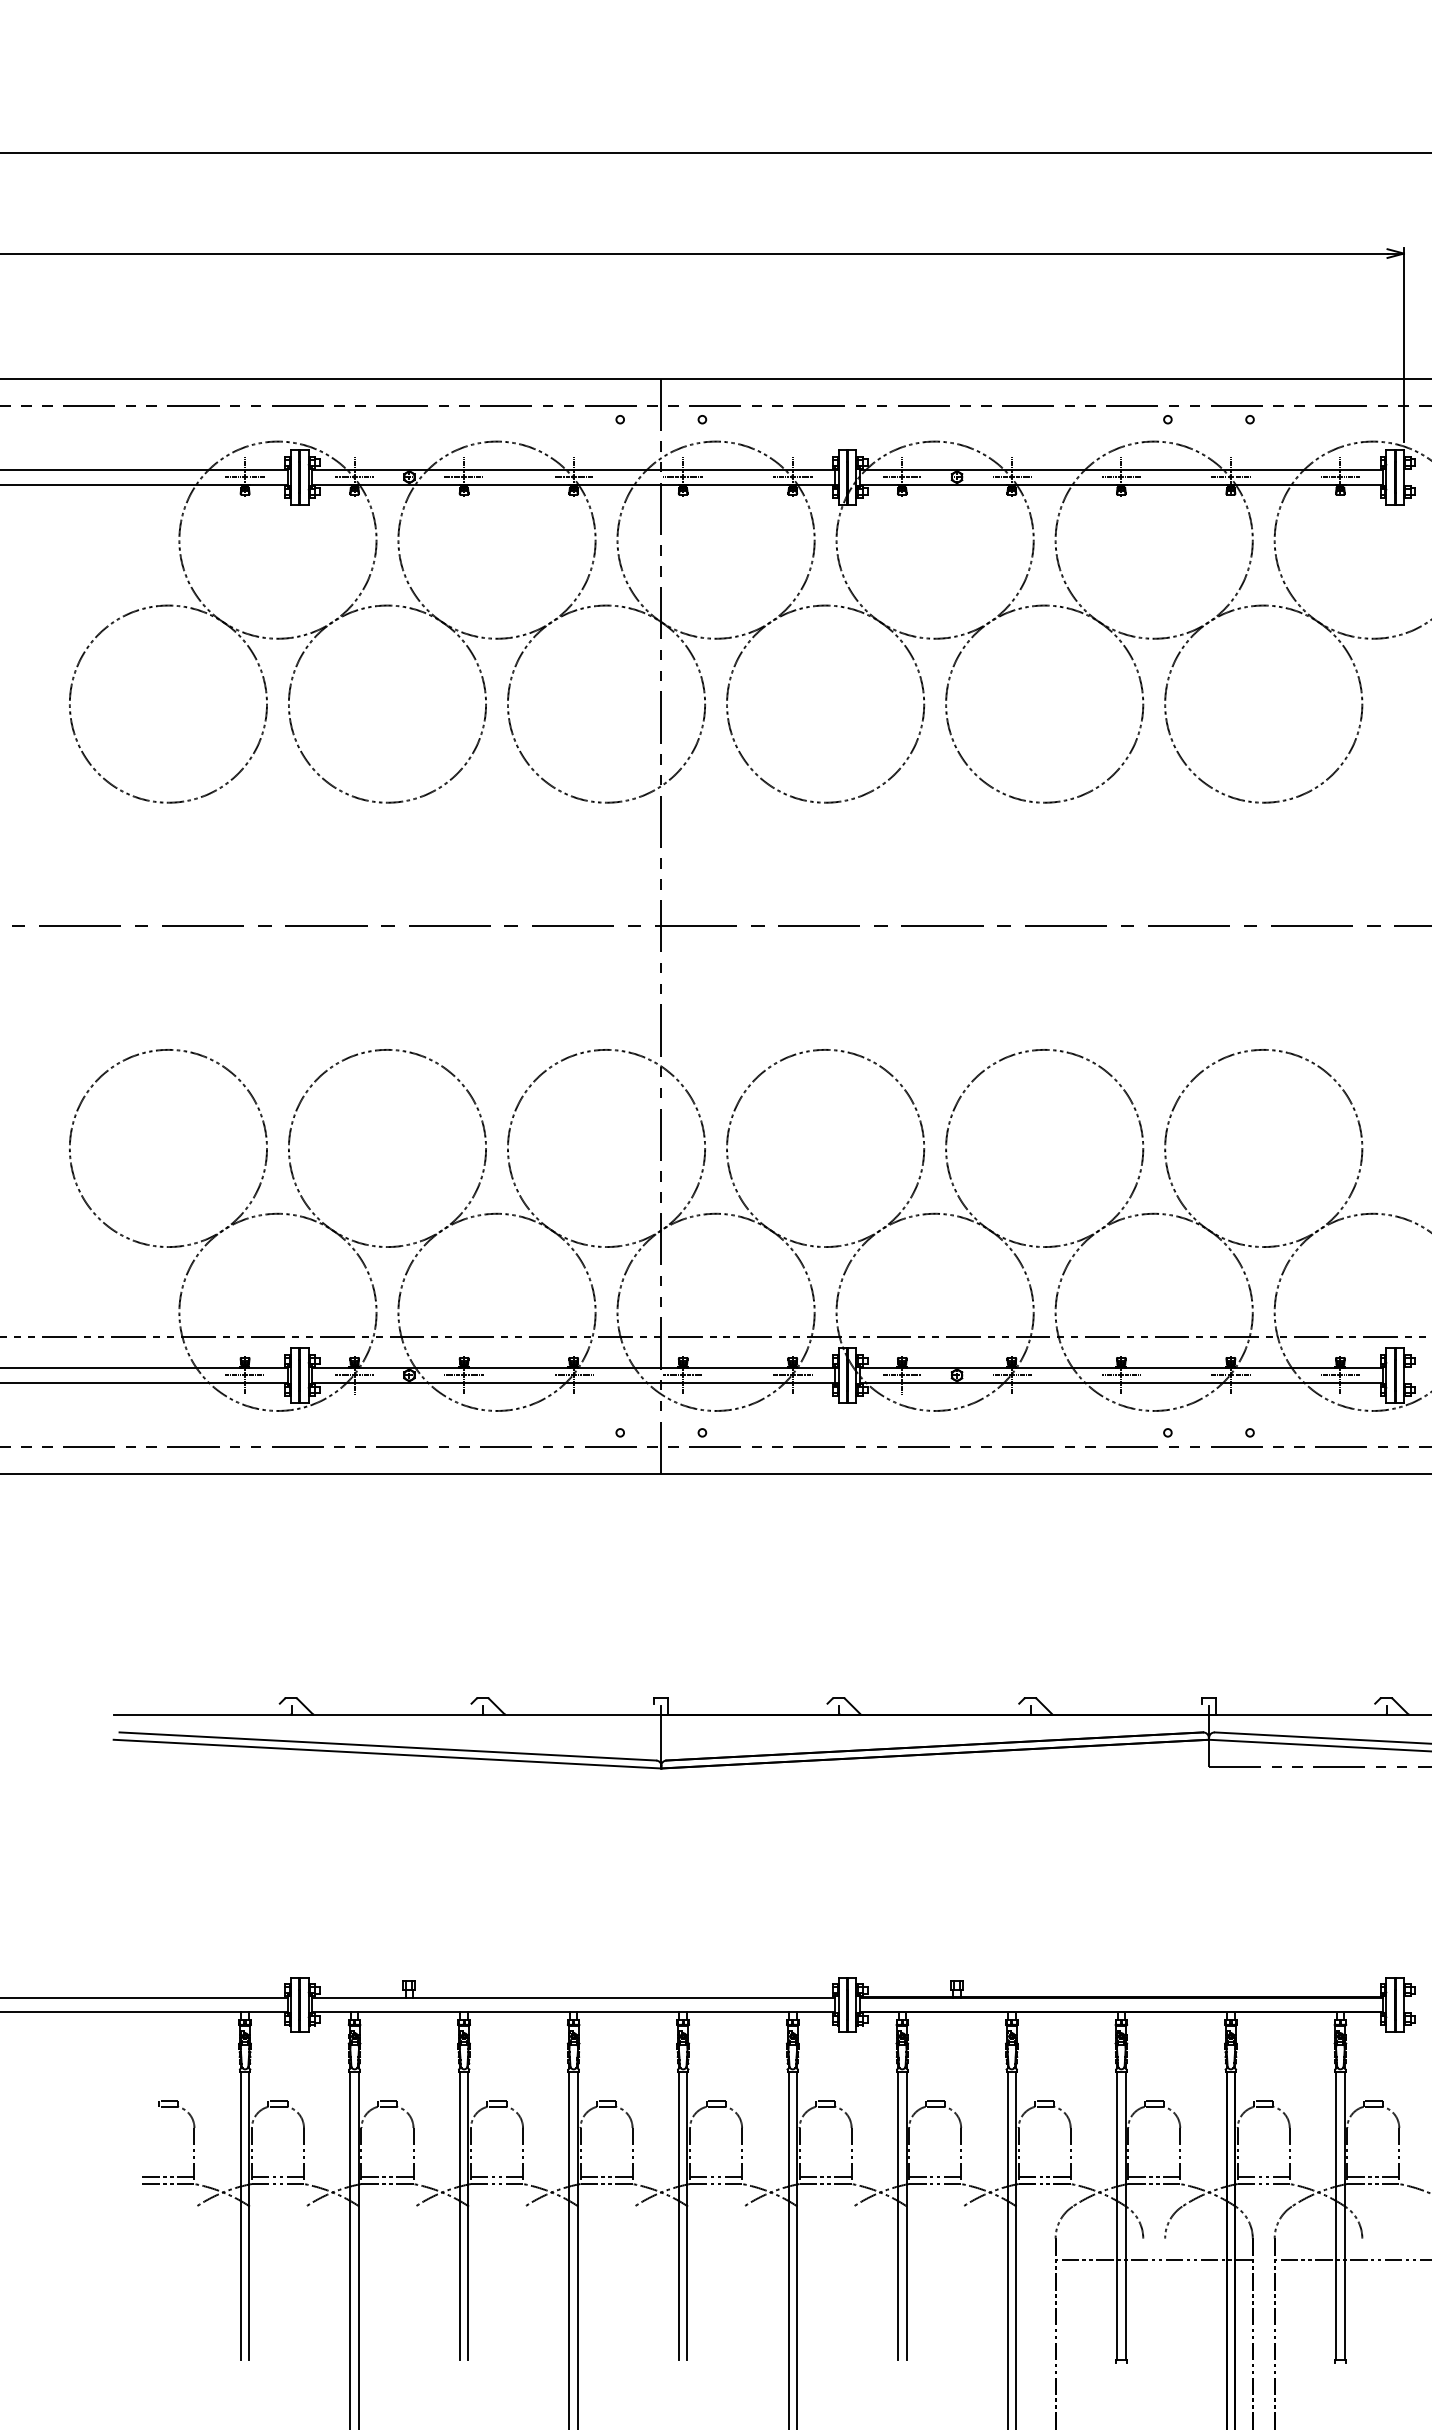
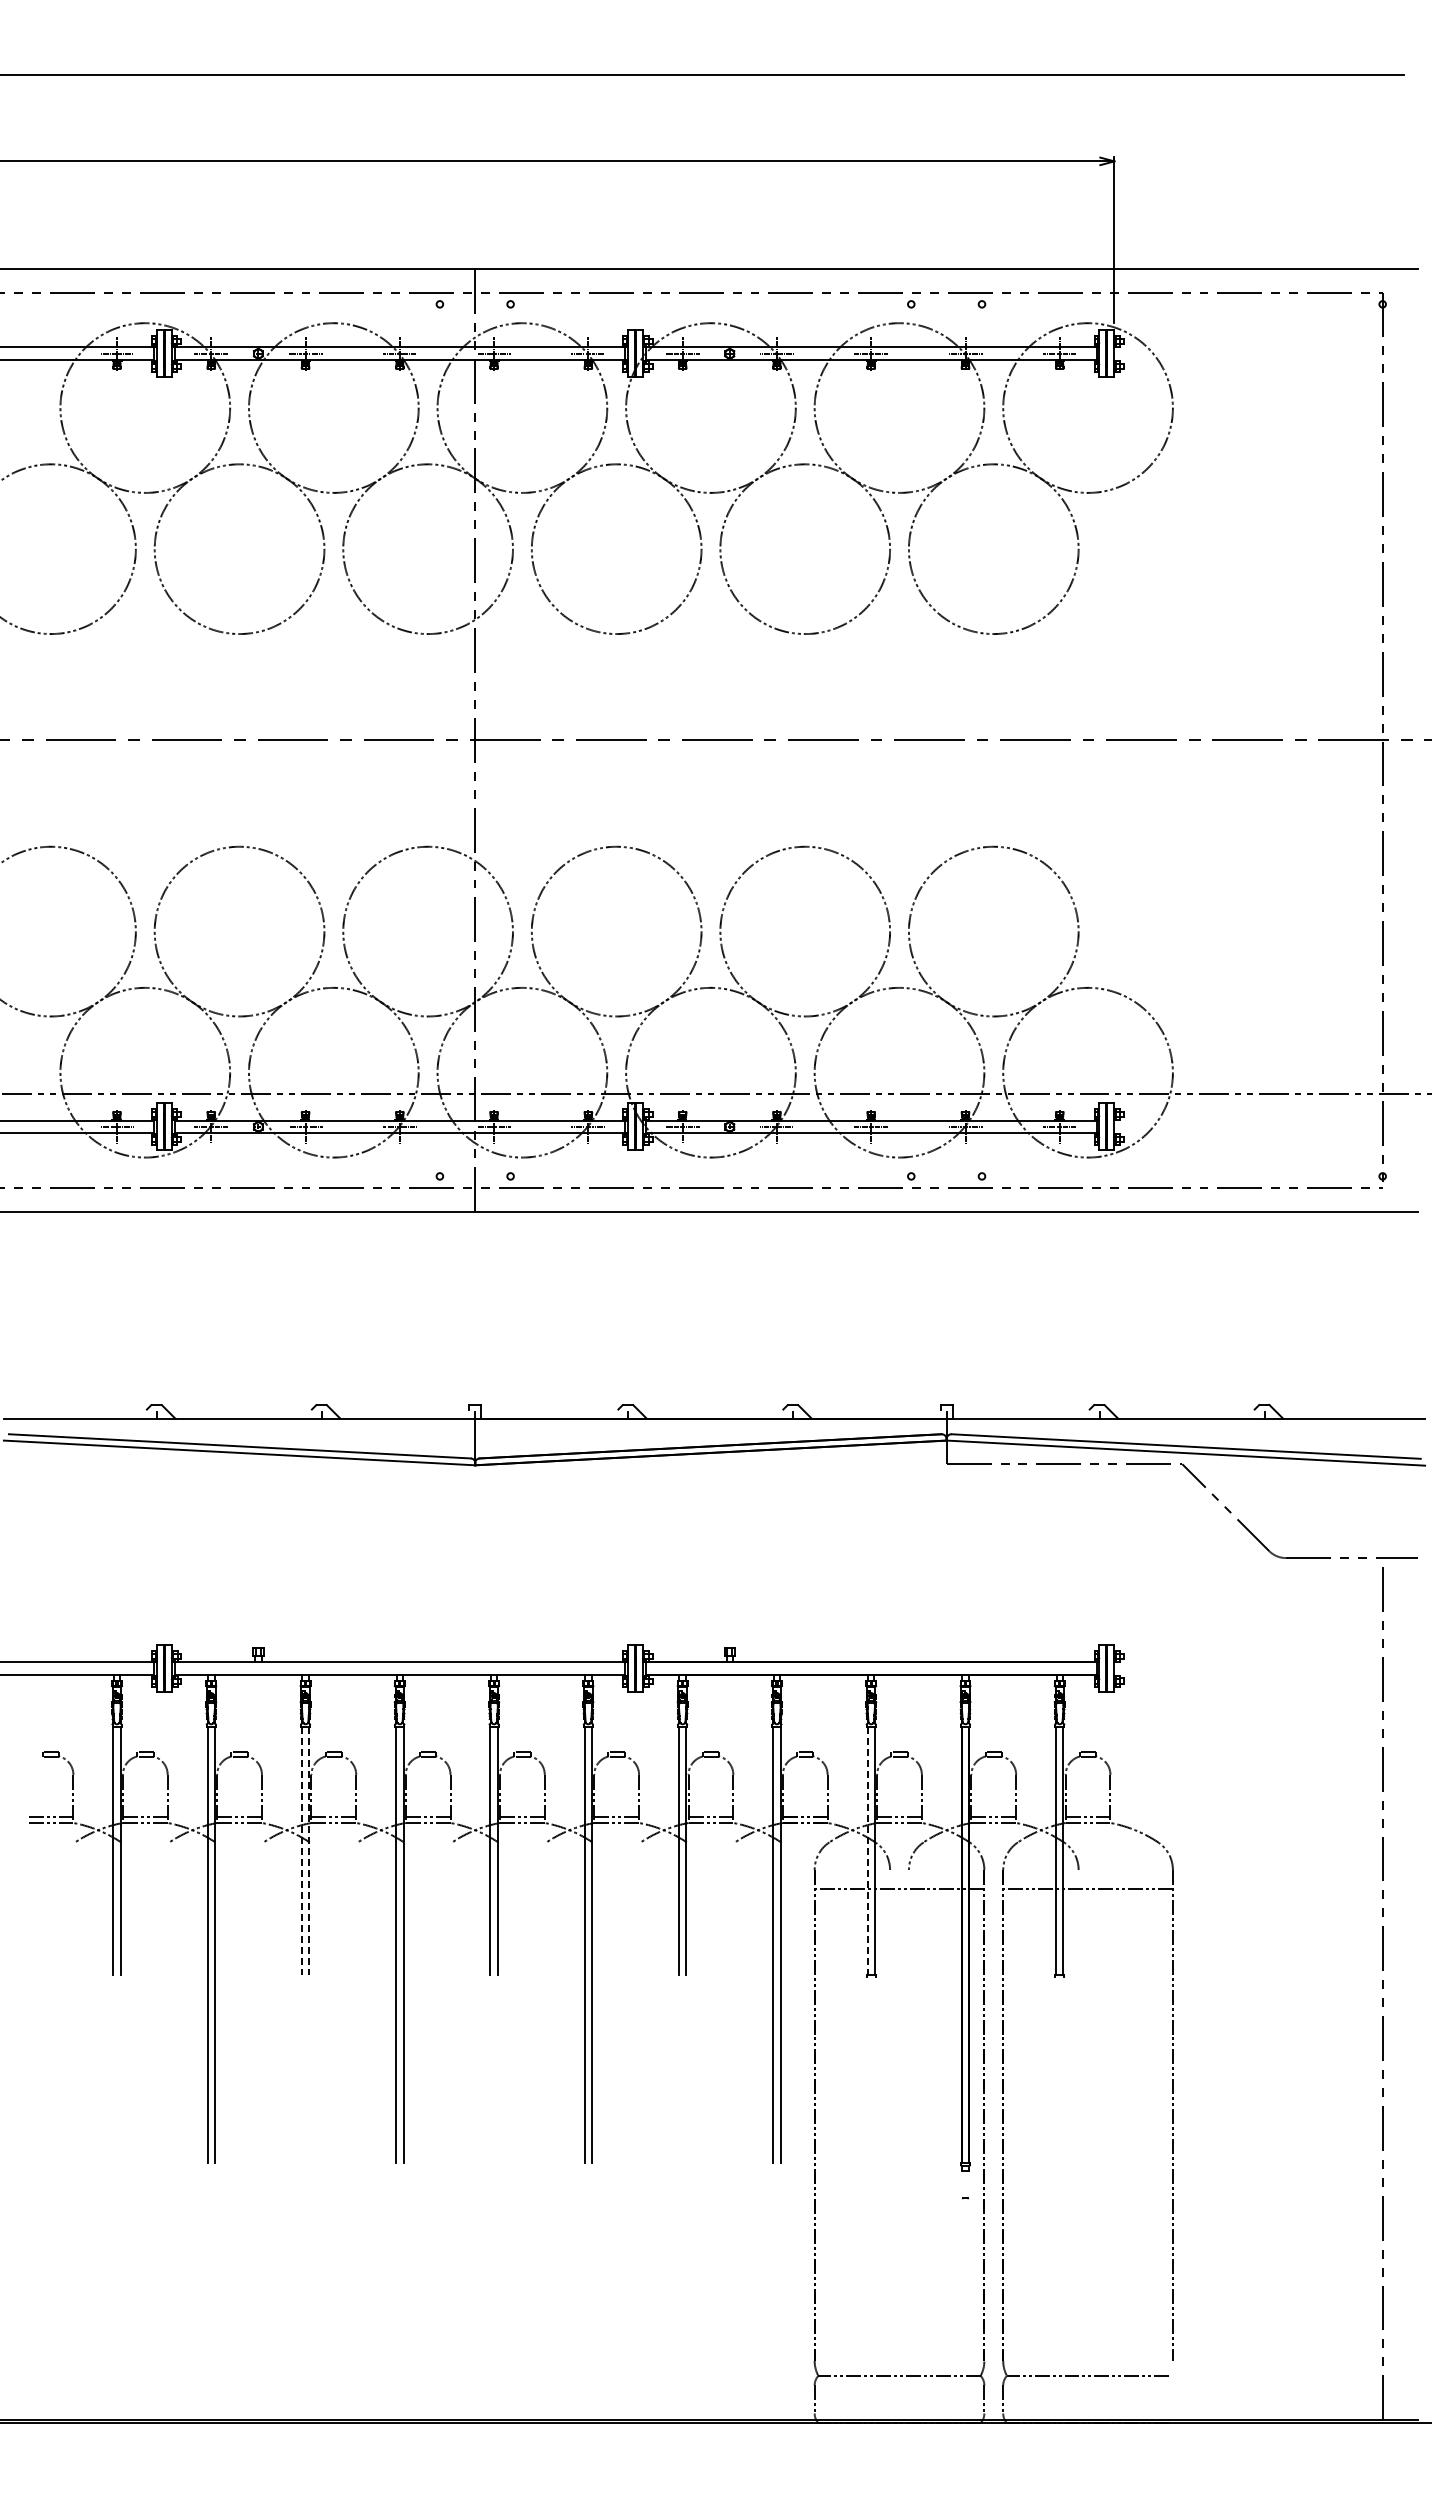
line: (459, 2216) -> (301, 1850), solid -> dashed
line: (468, 2216) -> (309, 1850), solid -> dashed
line: (1117, 2216) -> (867, 1850), solid -> dashed

